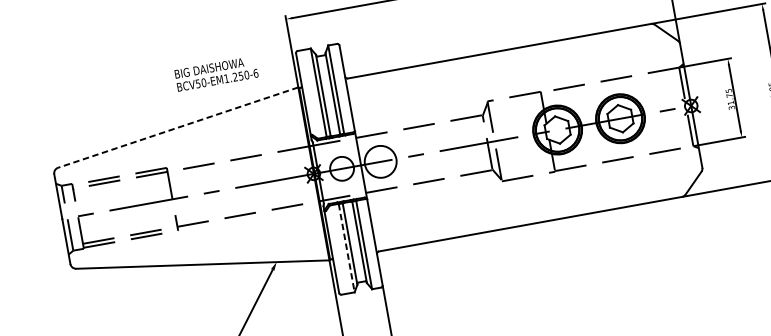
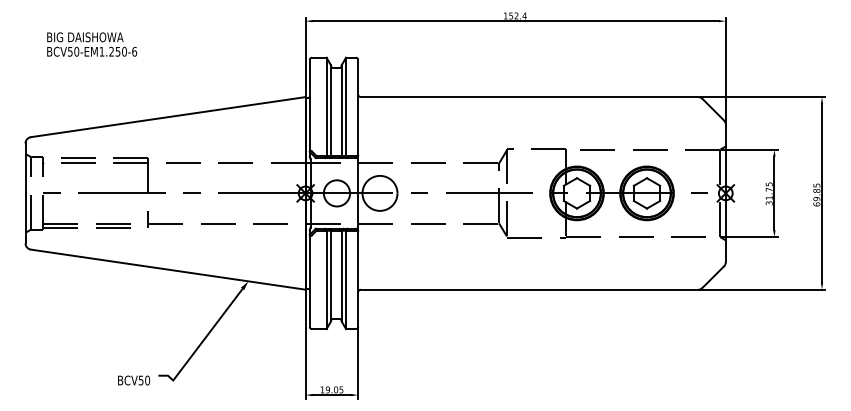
text: (216, 73) -> (92, 44), moved
line: (178, 127) -> (168, 117), dashed -> solid
line: (346, 248) -> (326, 280), dashed -> solid

